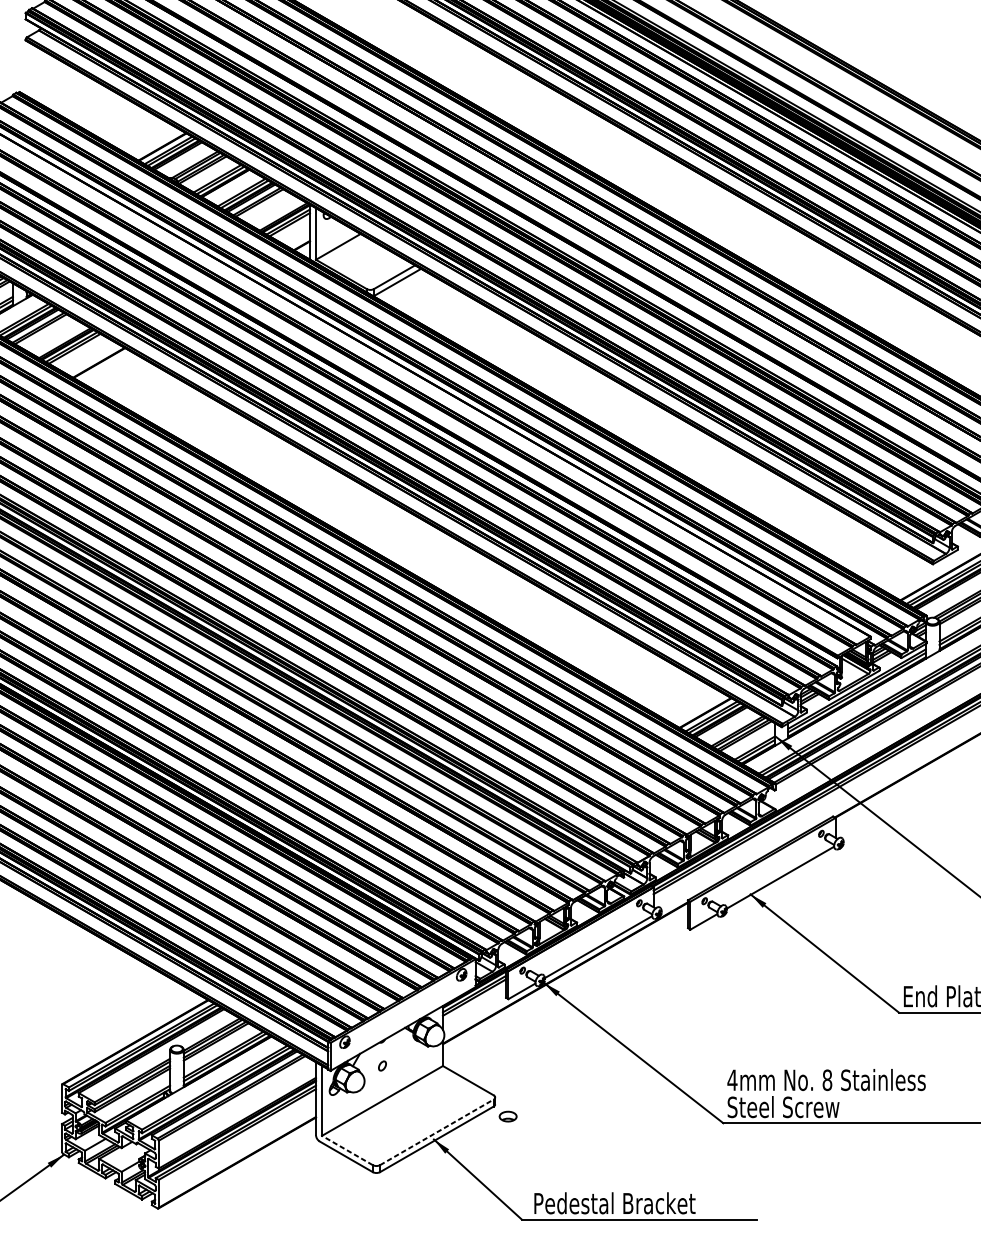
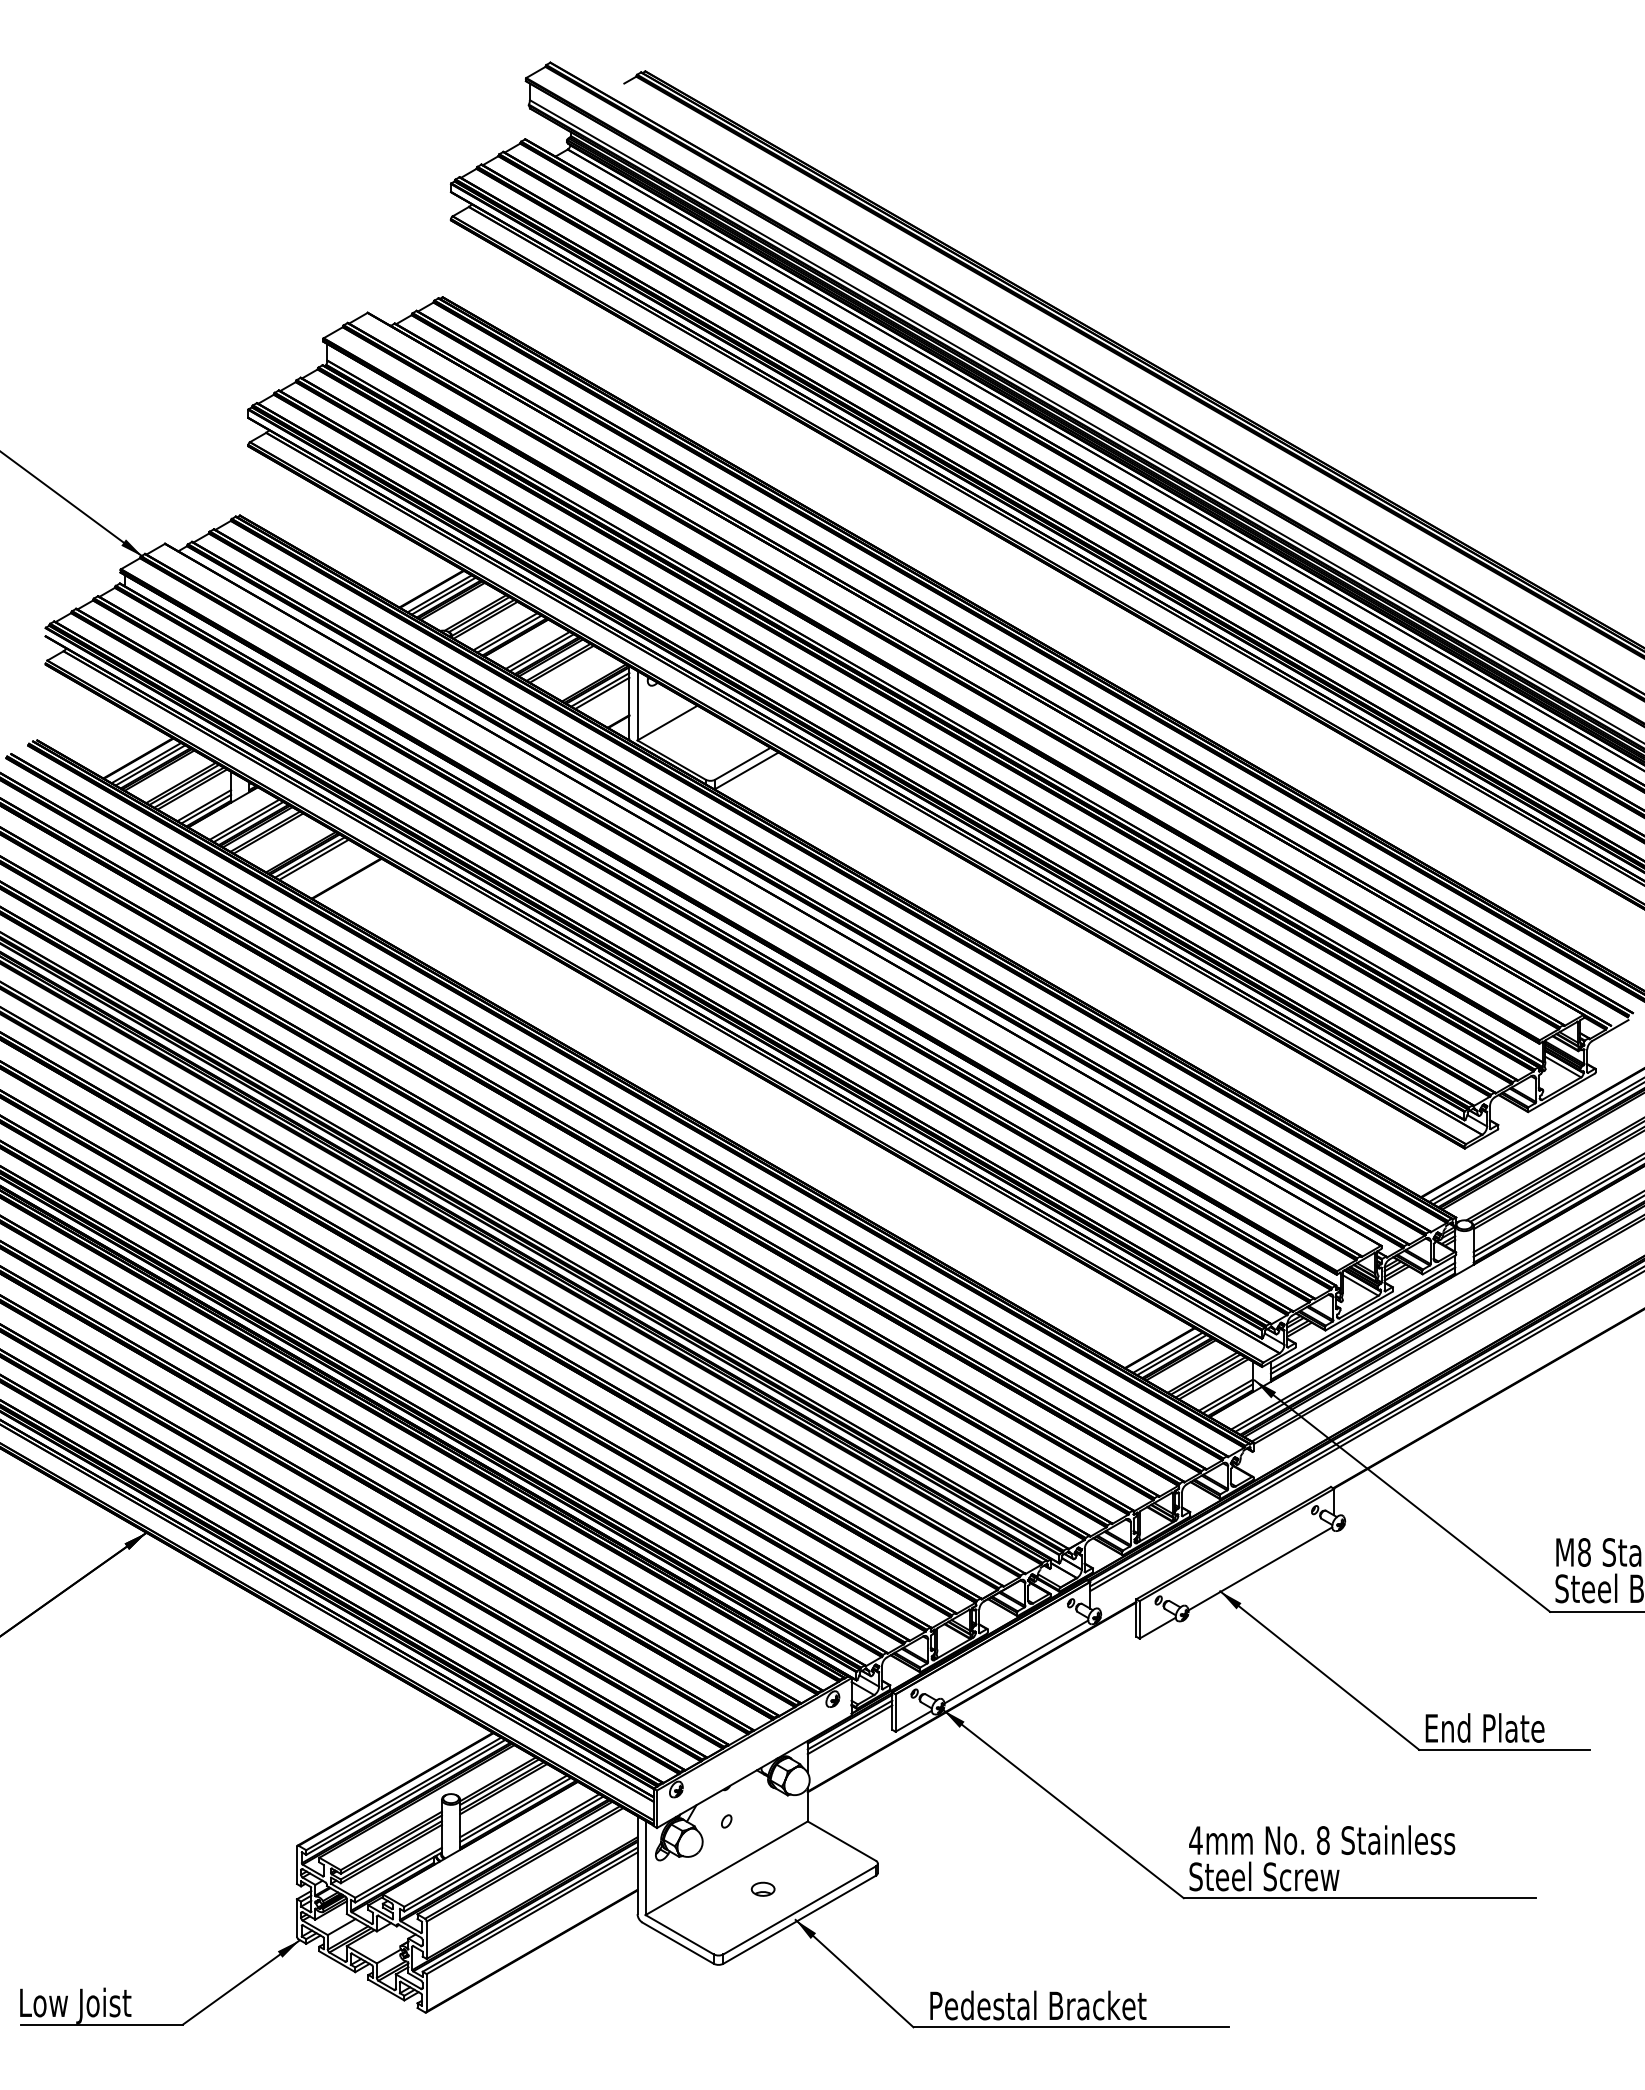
part: (507, 1116) -> (762, 1888), moved
line: (436, 1132) -> (799, 1910), dashed -> solid
line: (347, 1150) -> (679, 1934), dashed -> solid

